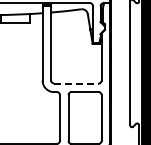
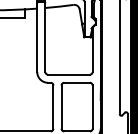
line: (76, 83) -> (69, 74), dashed -> solid

